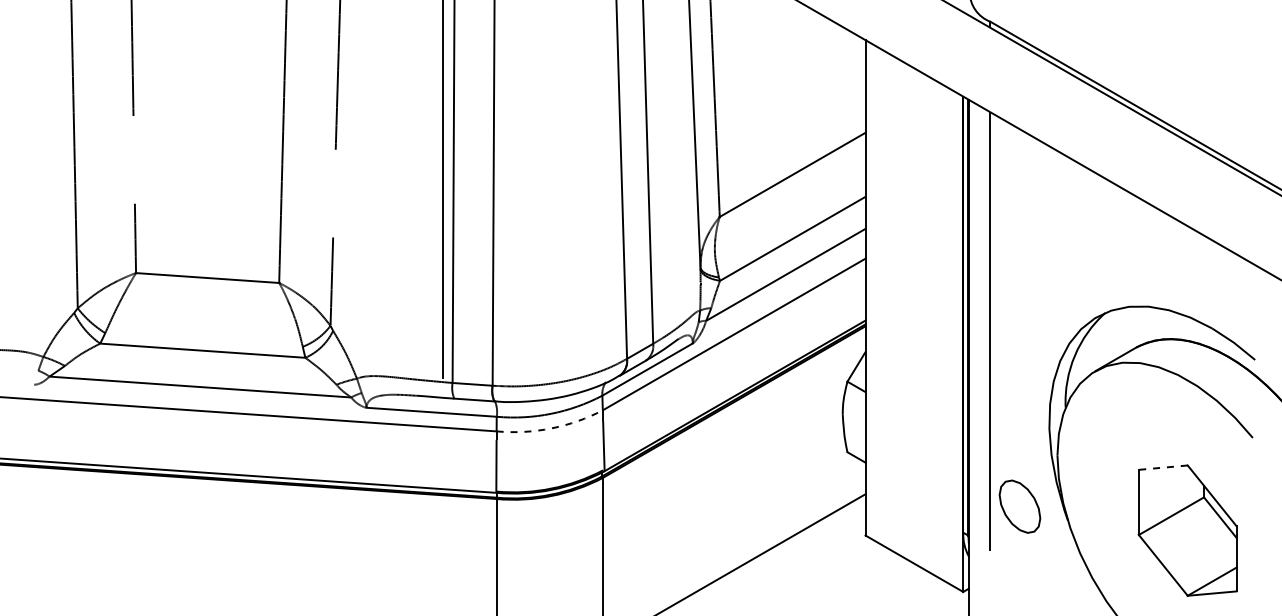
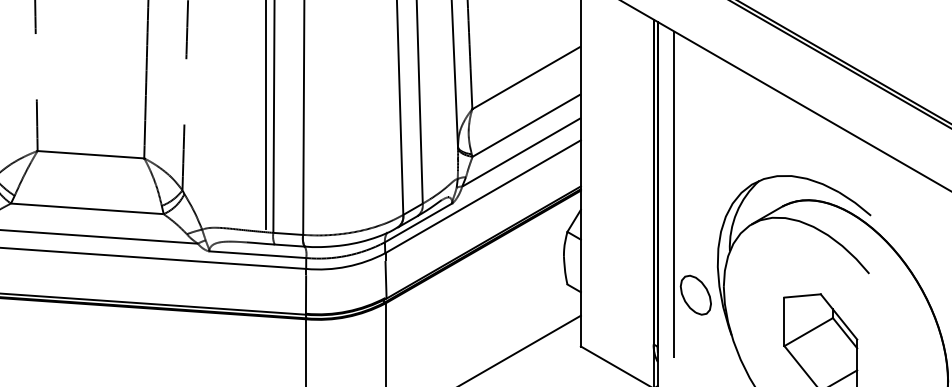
arc: (551, 428) -> (347, 266), dashed -> solid
line: (1163, 467) -> (802, 295), dashed -> solid
part: (1019, 506) -> (695, 295), moved

